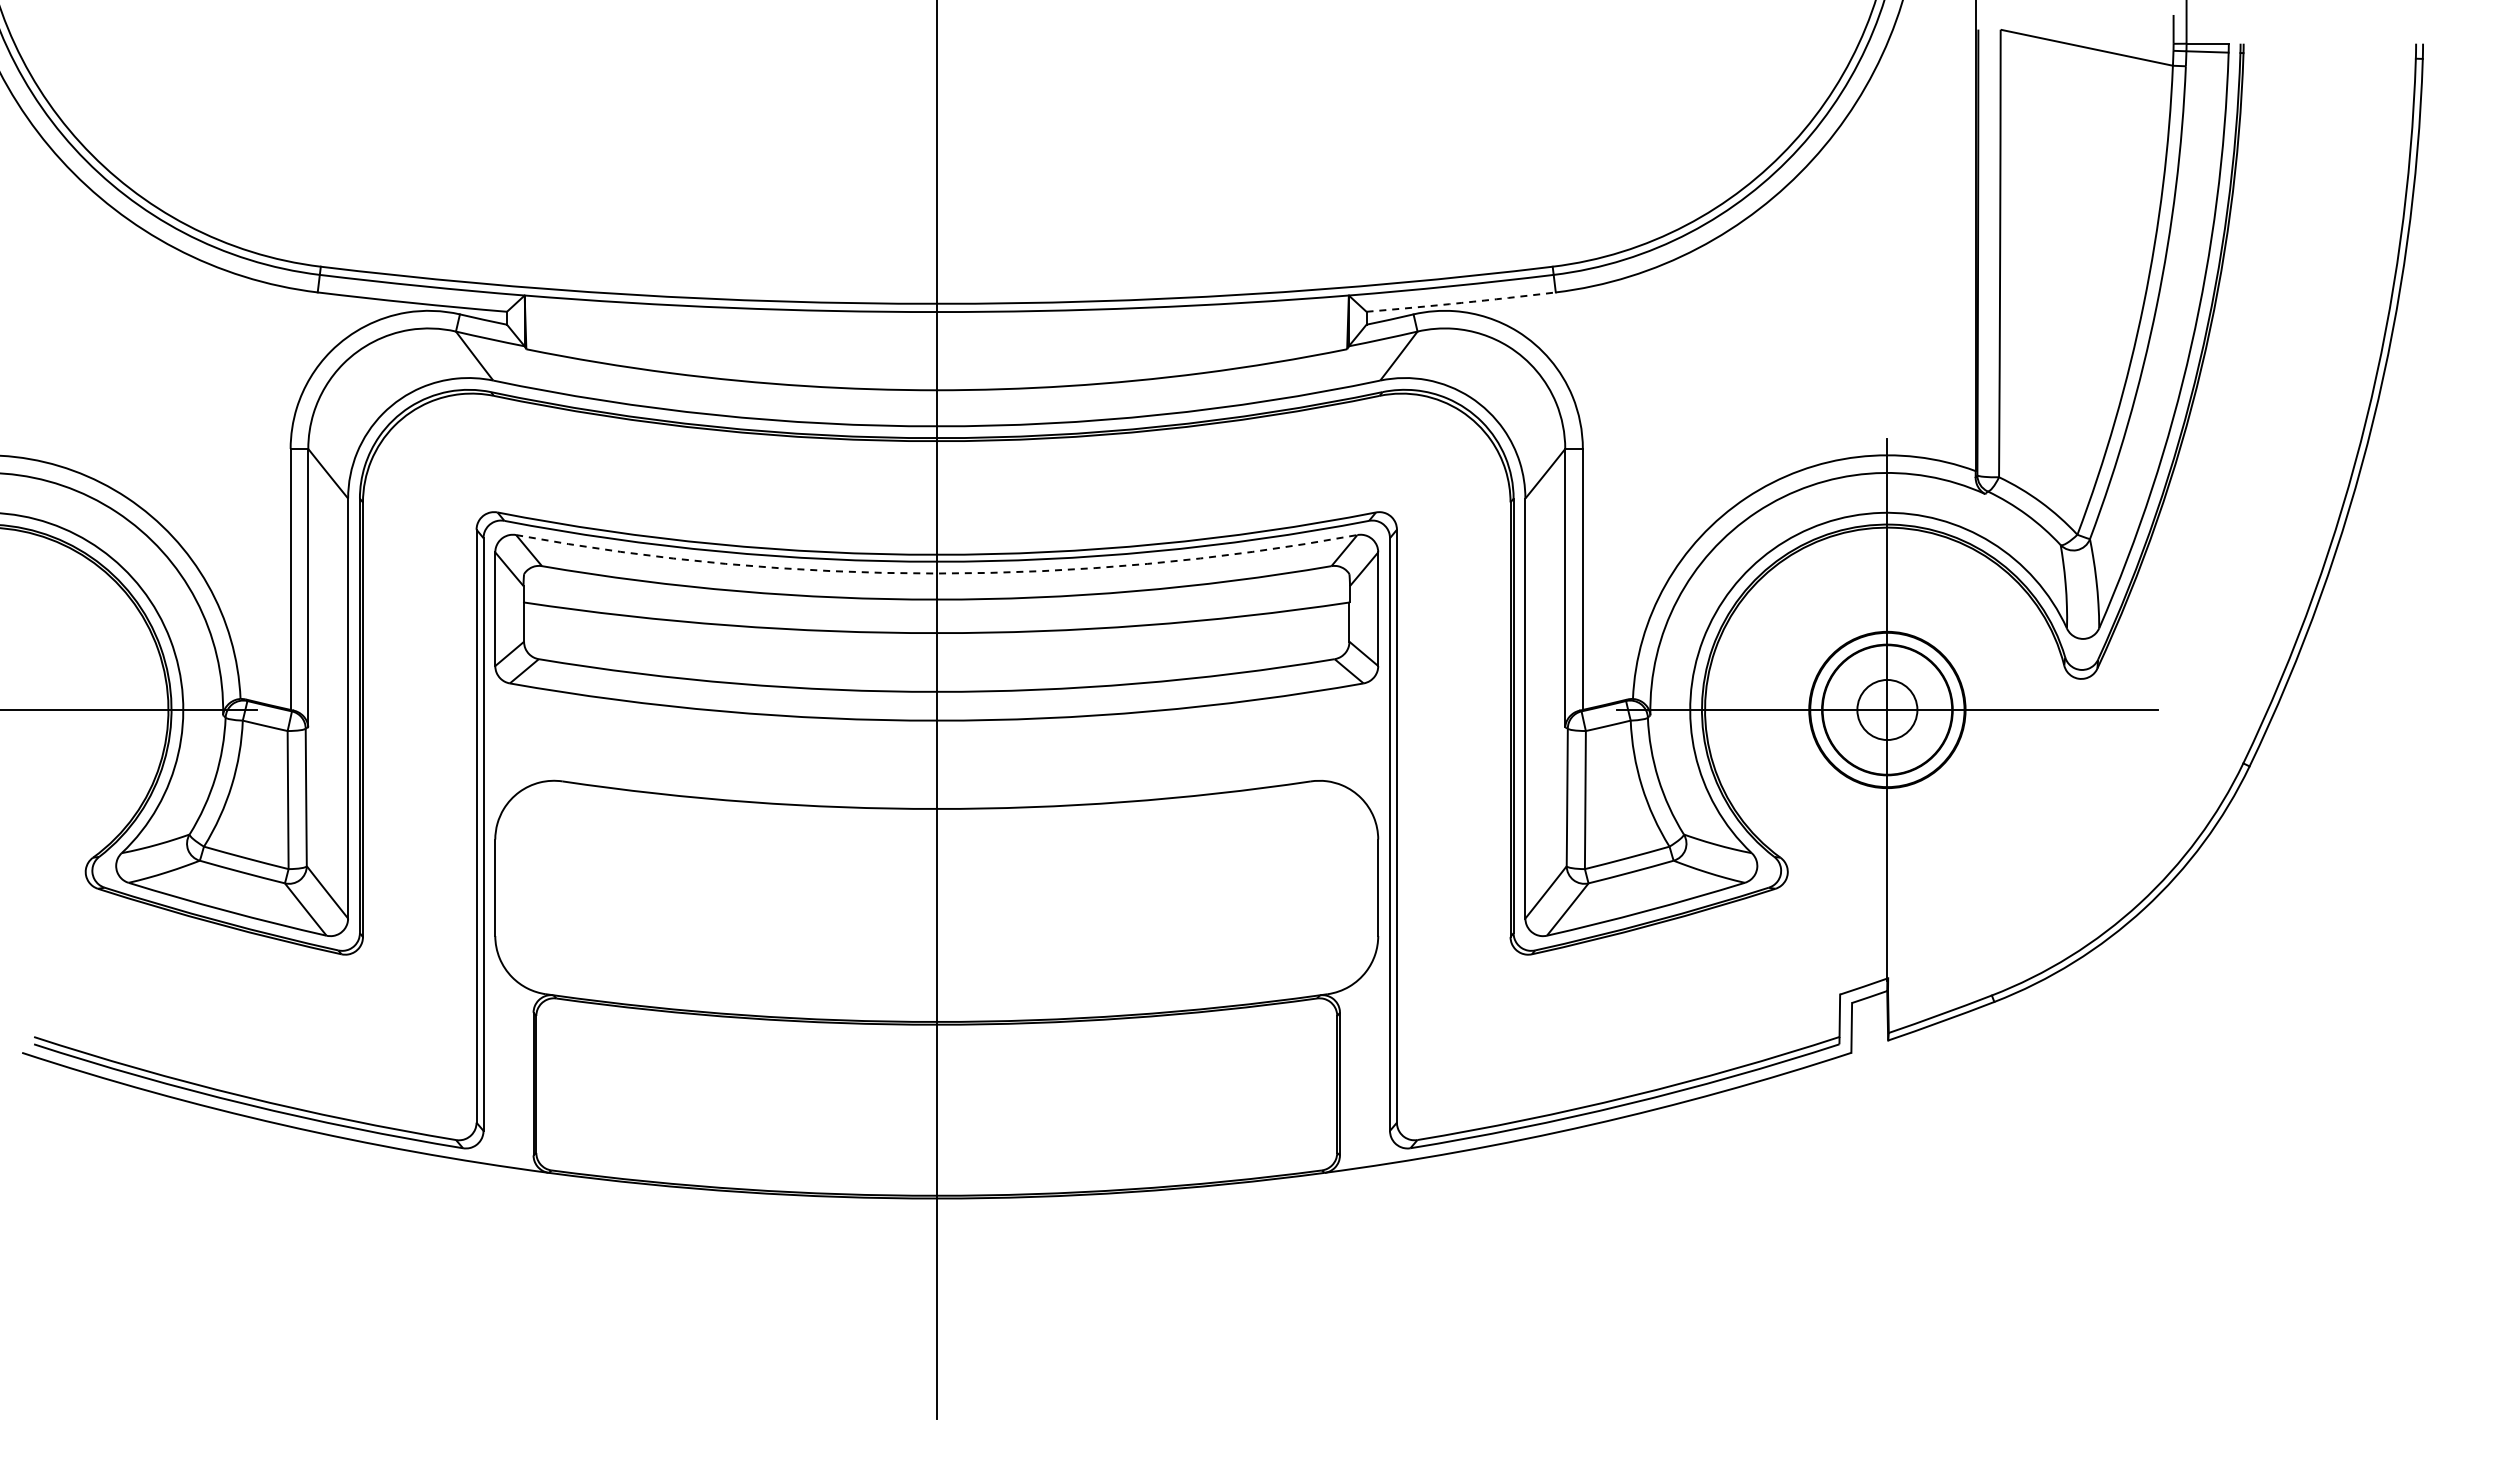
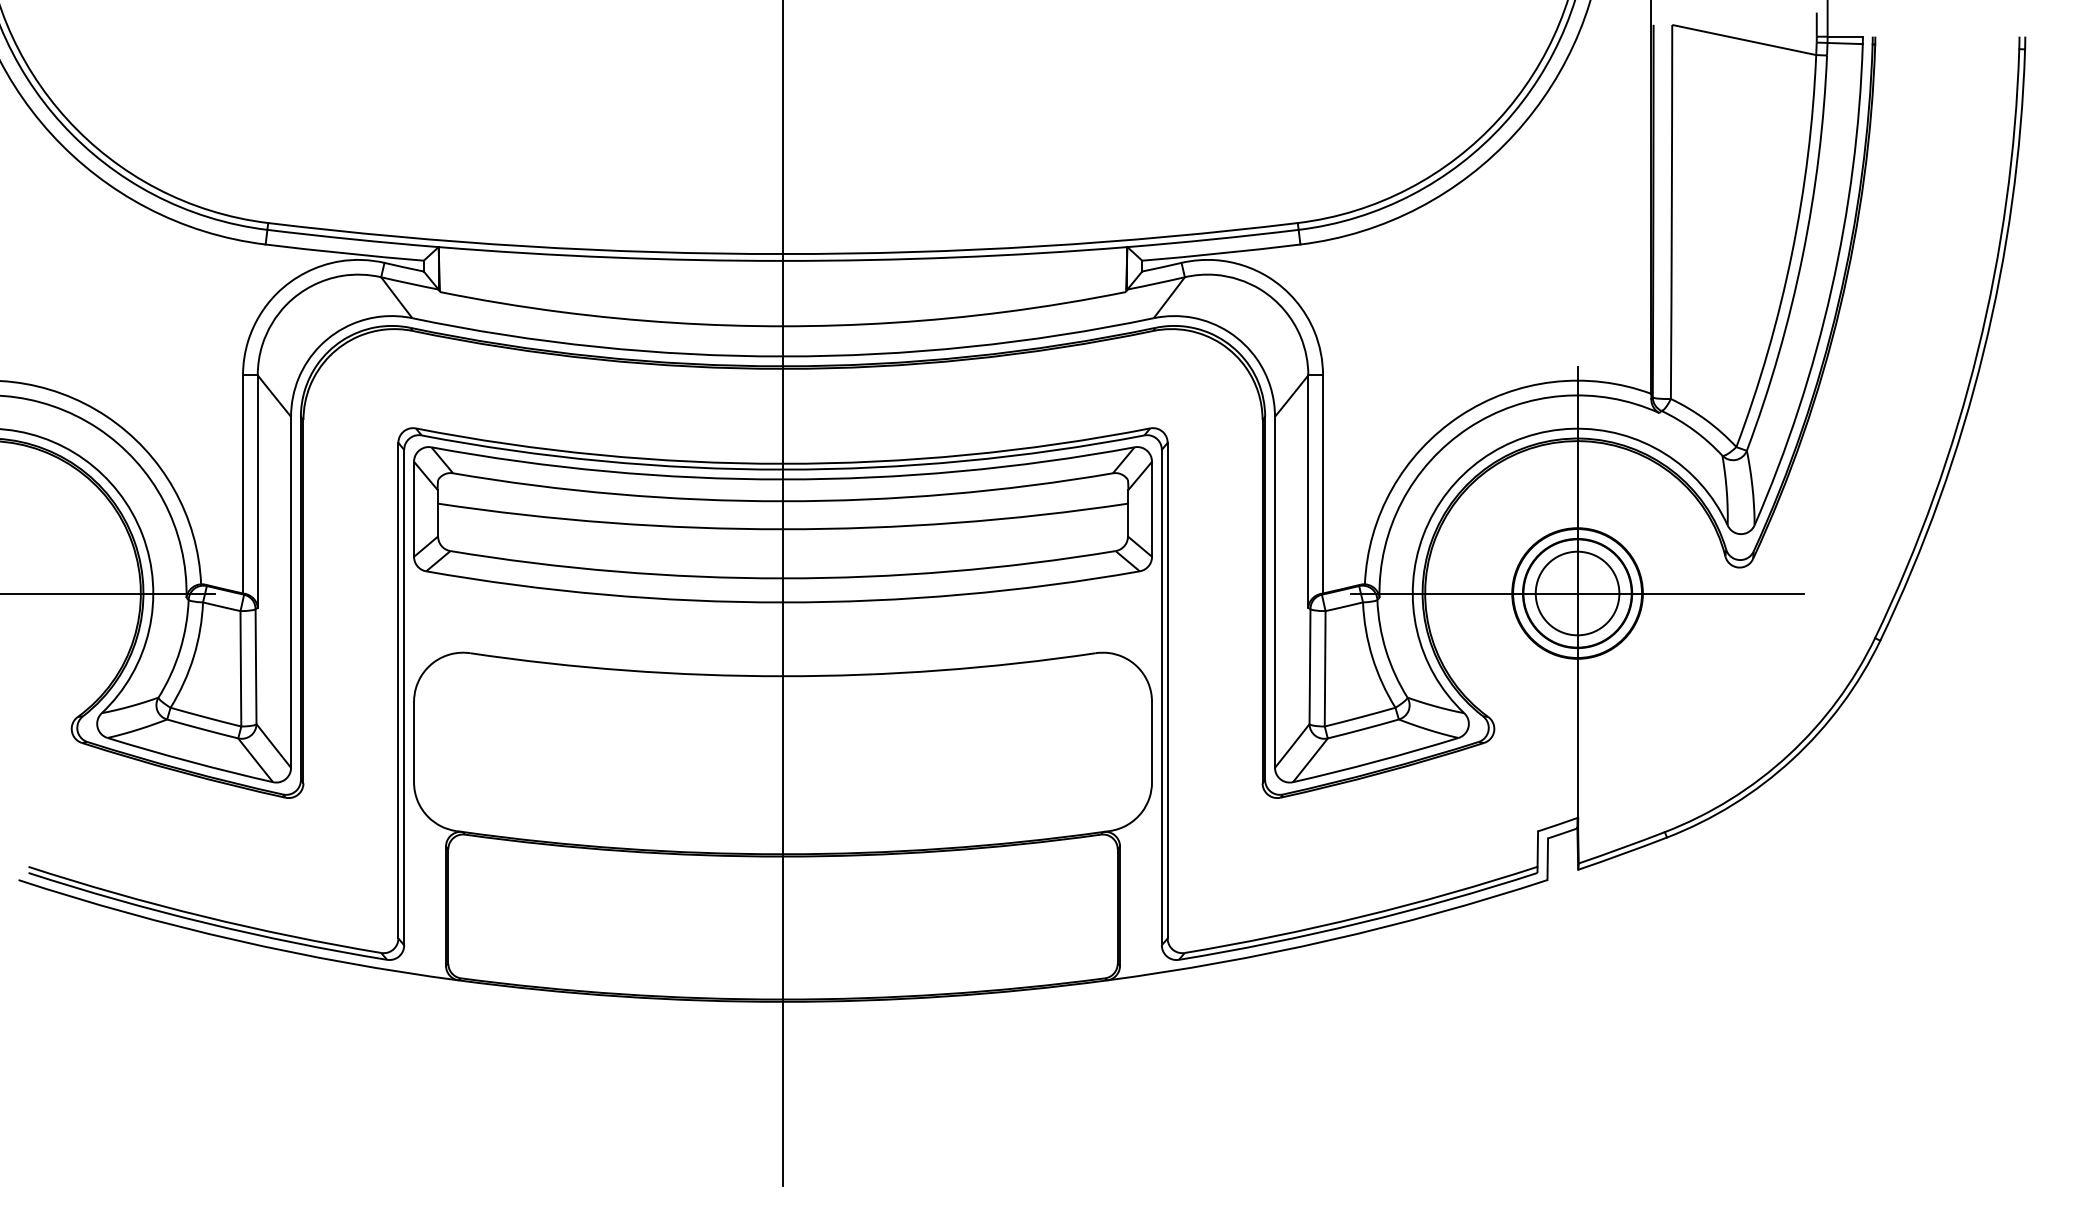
arc: (1461, 302) -> (1221, 252), dashed -> solid
arc: (936, 573) -> (782, 479), dashed -> solid
circle: (1887, 709) -> (1577, 593), size x1.67

